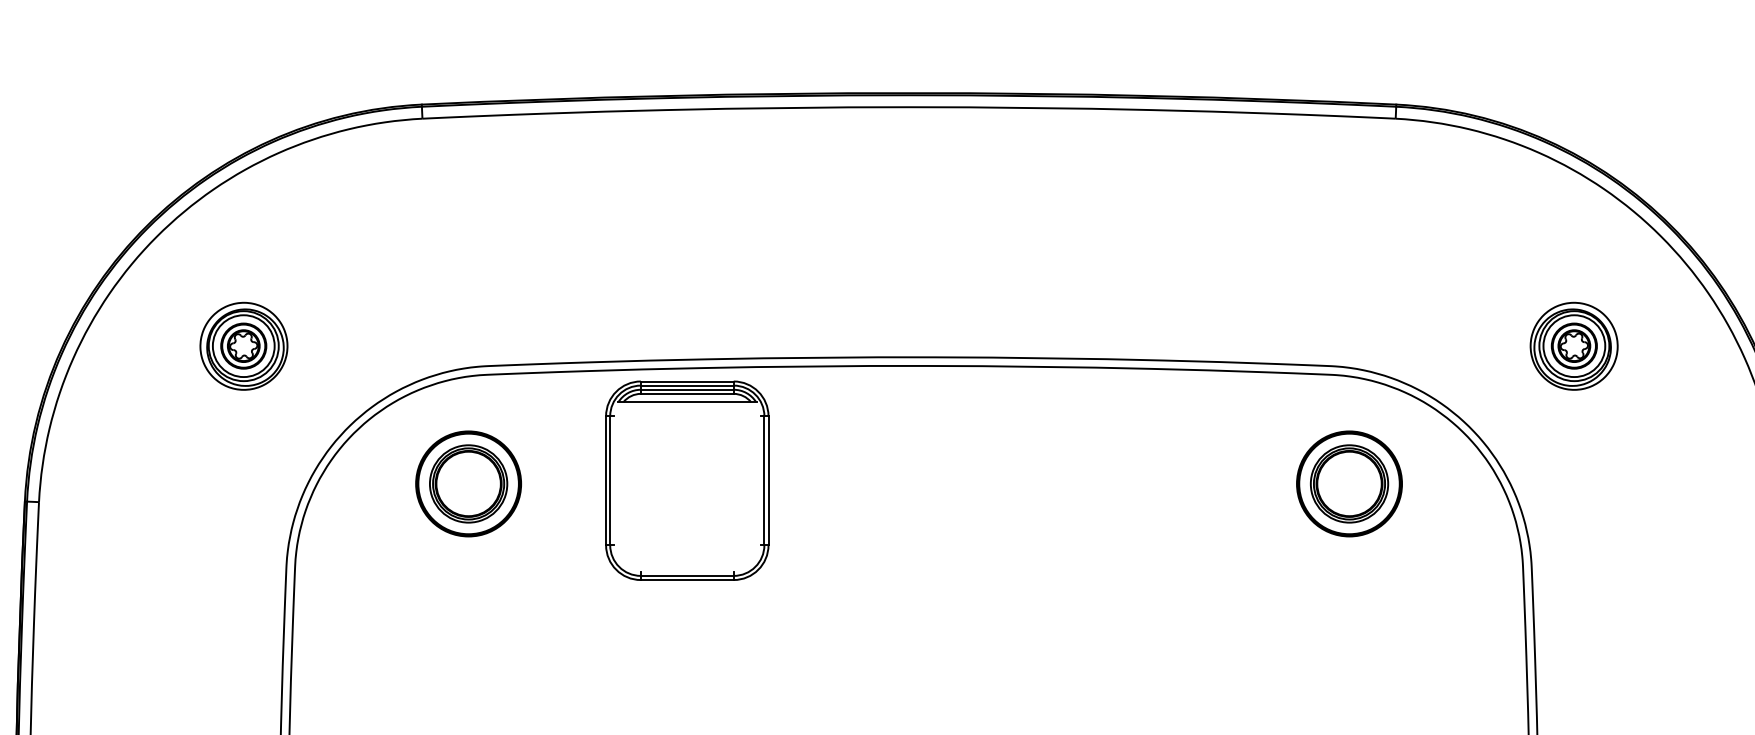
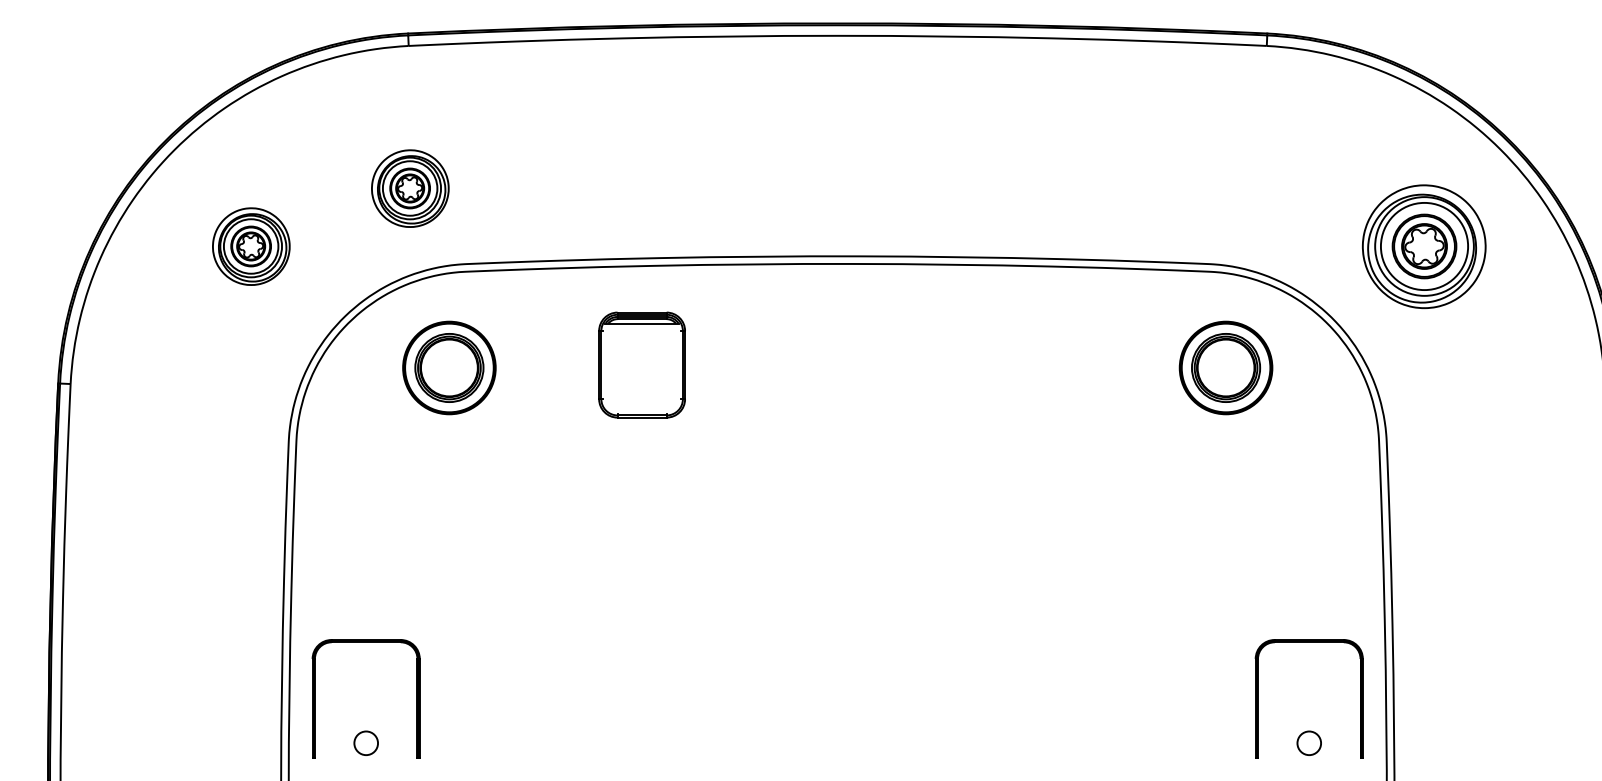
part: (424, 280) -> (410, 188), added
part: (1573, 346) -> (1423, 246), size x1.6
part: (686, 479) -> (641, 364), size x0.6

